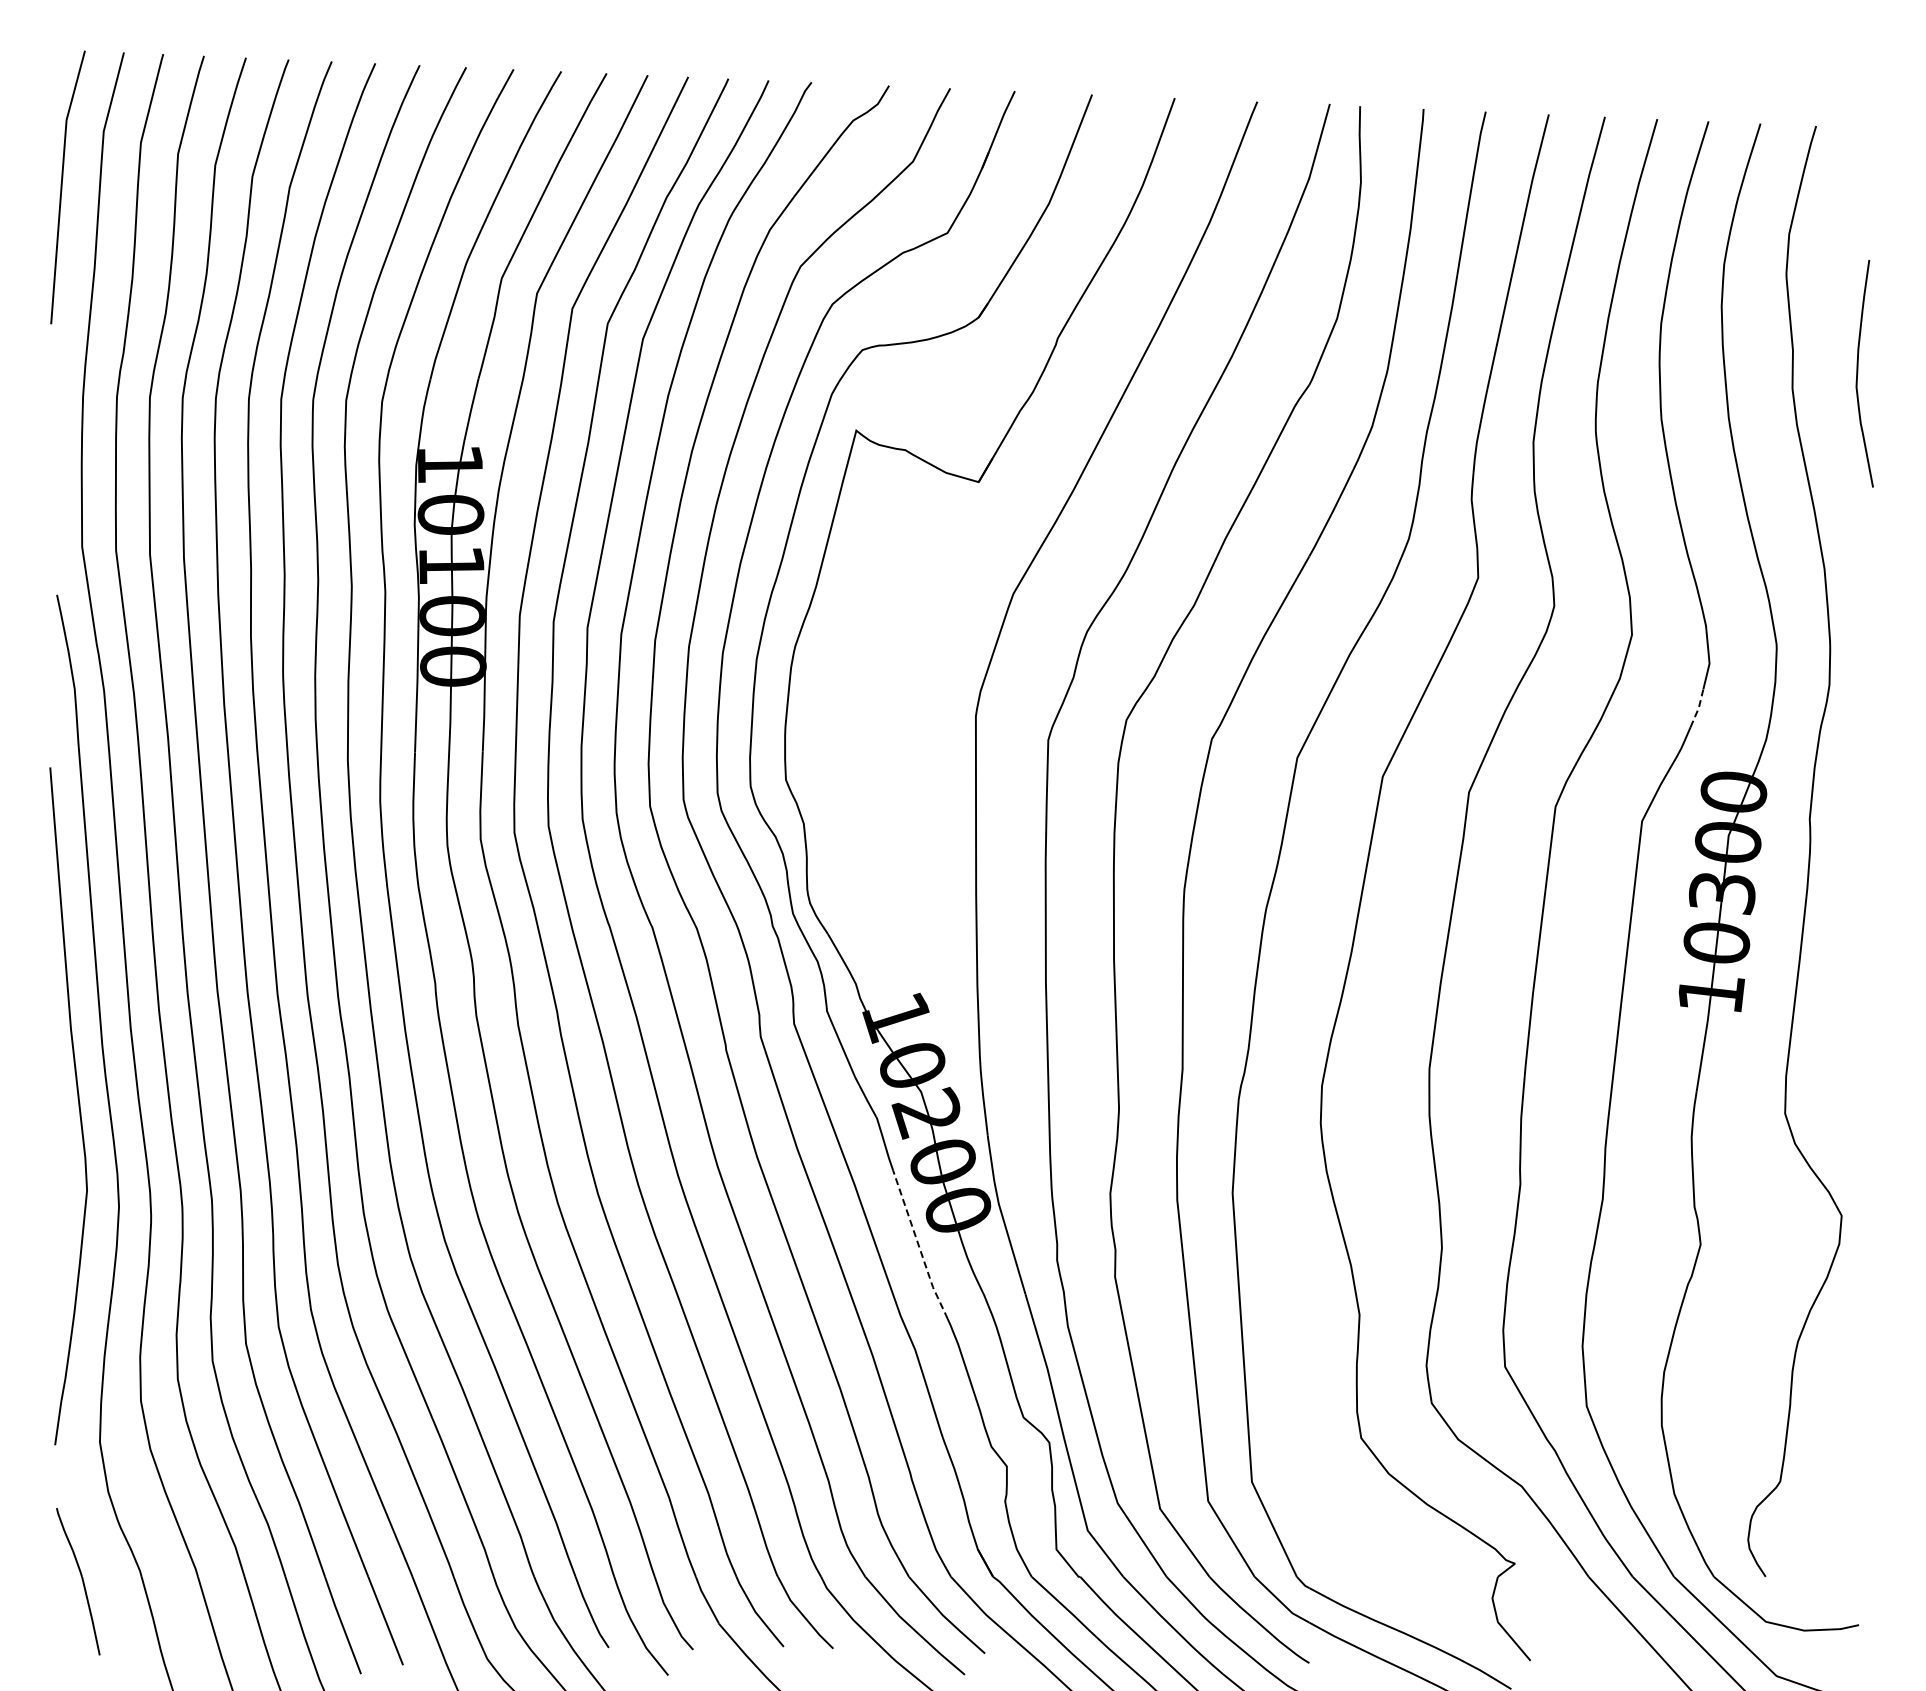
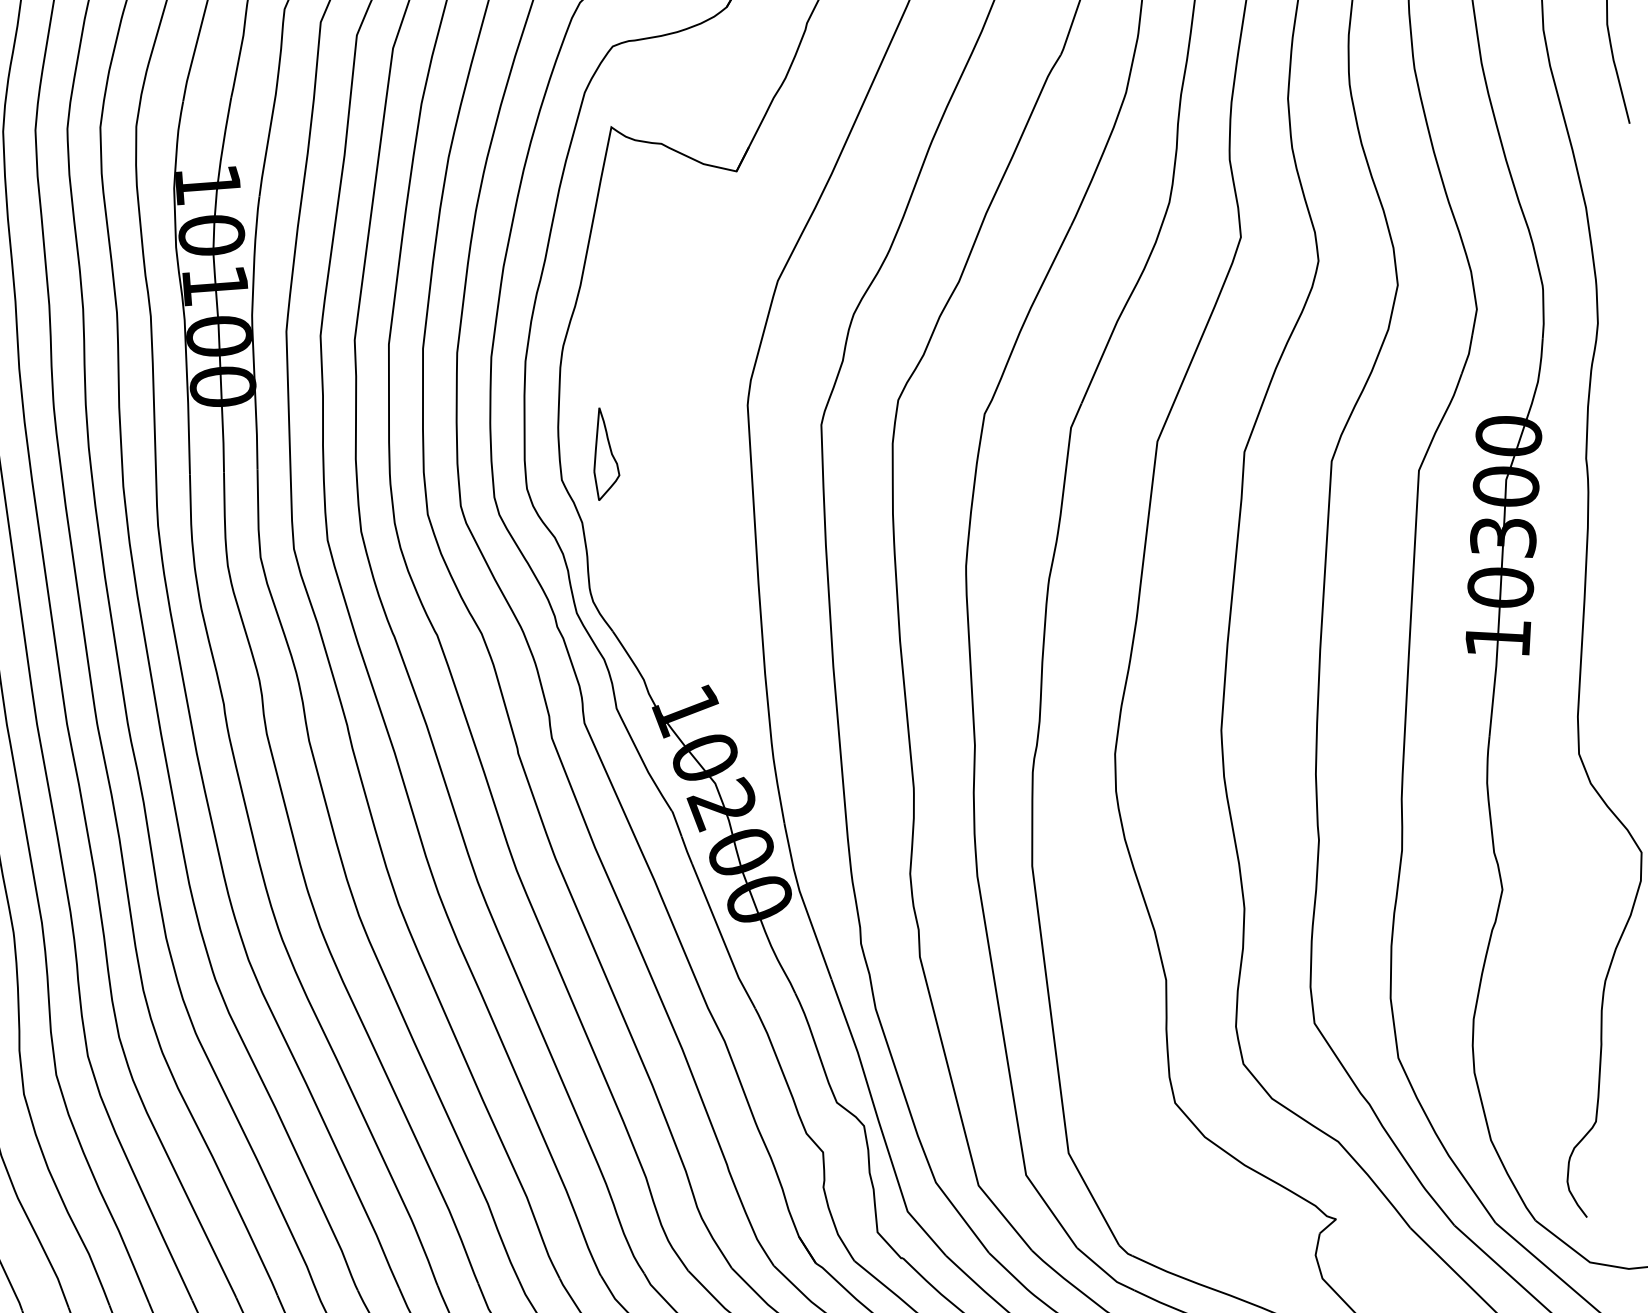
line: (1698, 707) -> (1468, 353), dashed -> solid
part: (831, 755) -> (605, 453), added
line: (919, 1246) -> (722, 937), dashed -> solid

